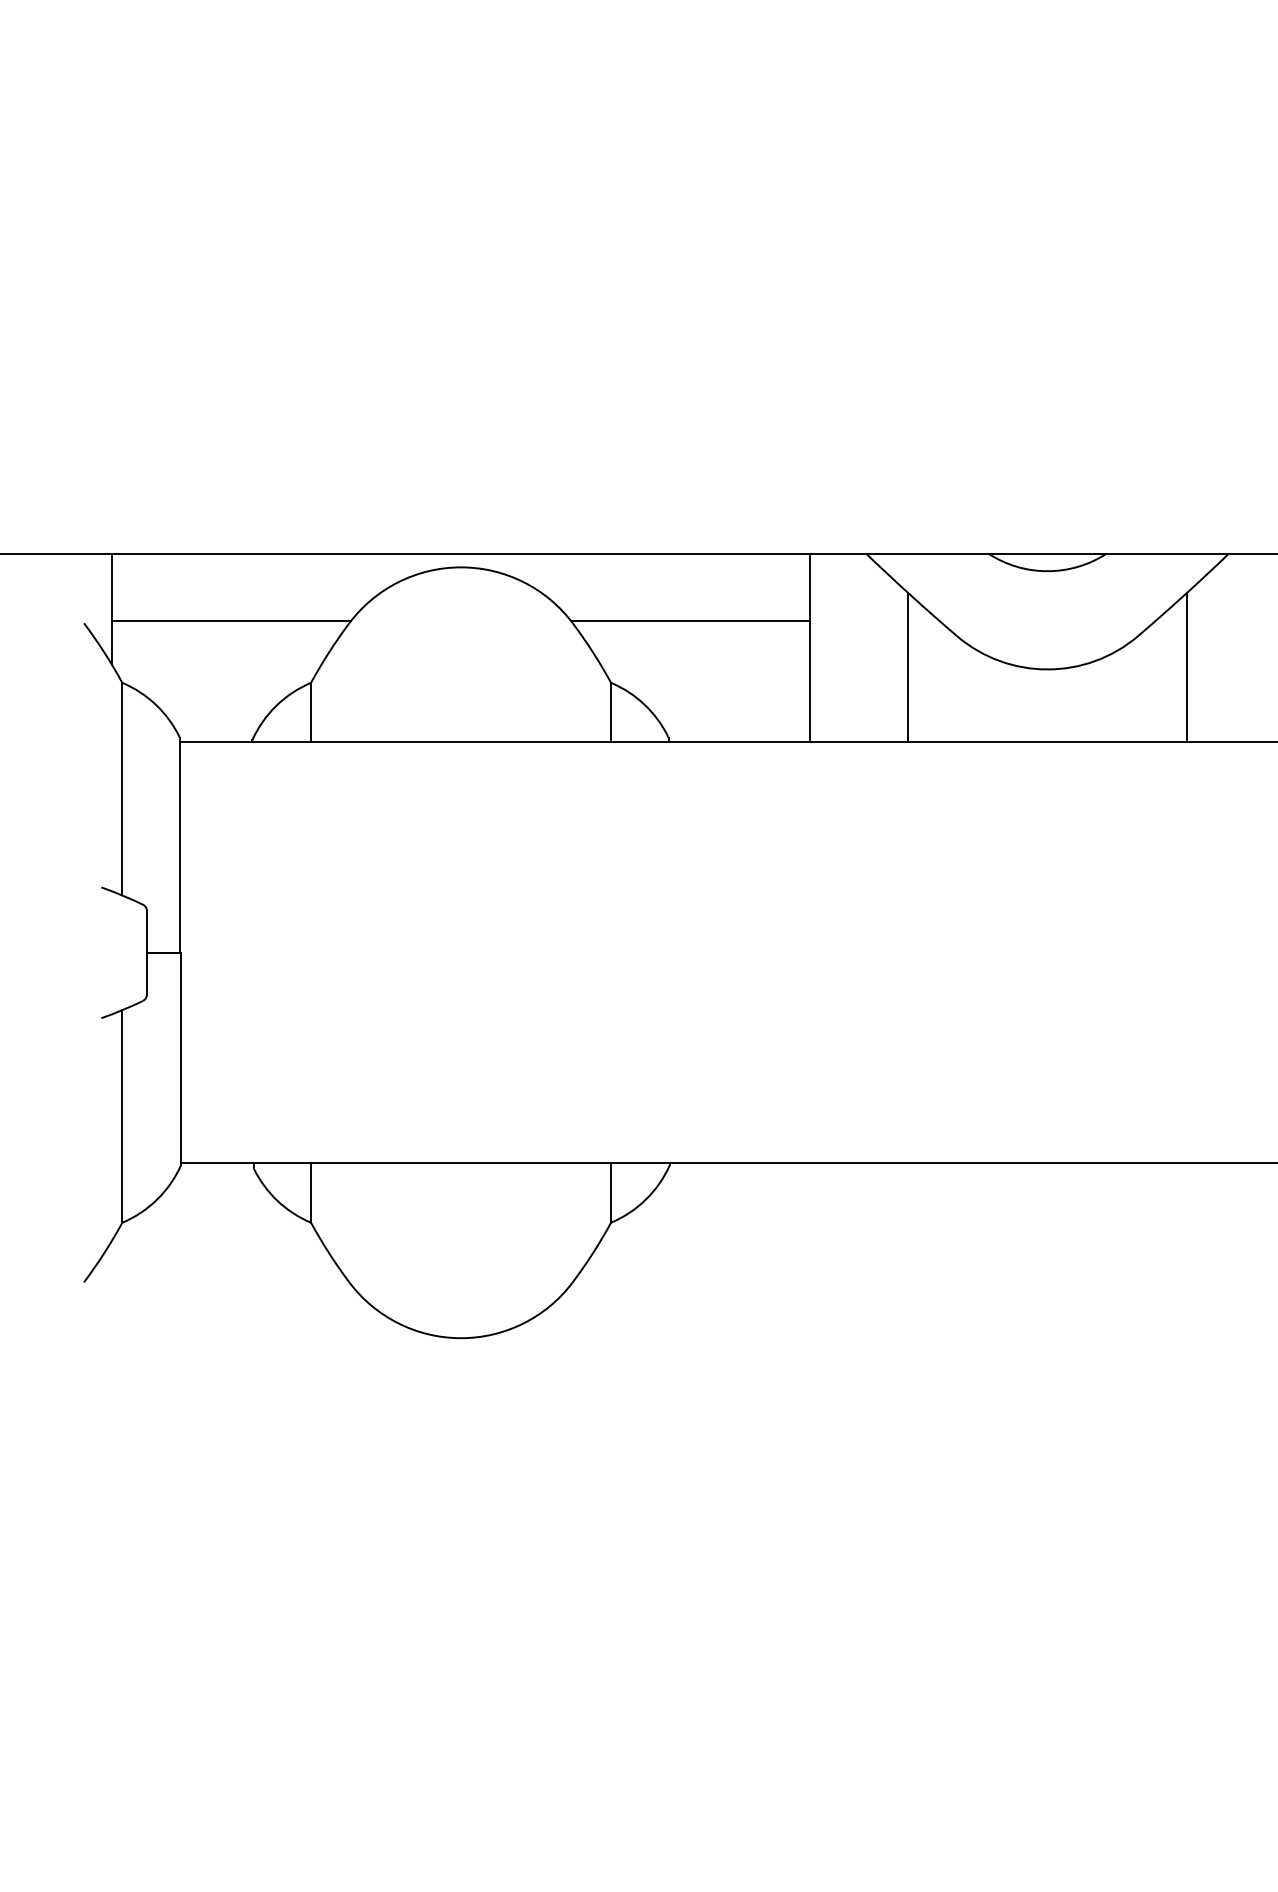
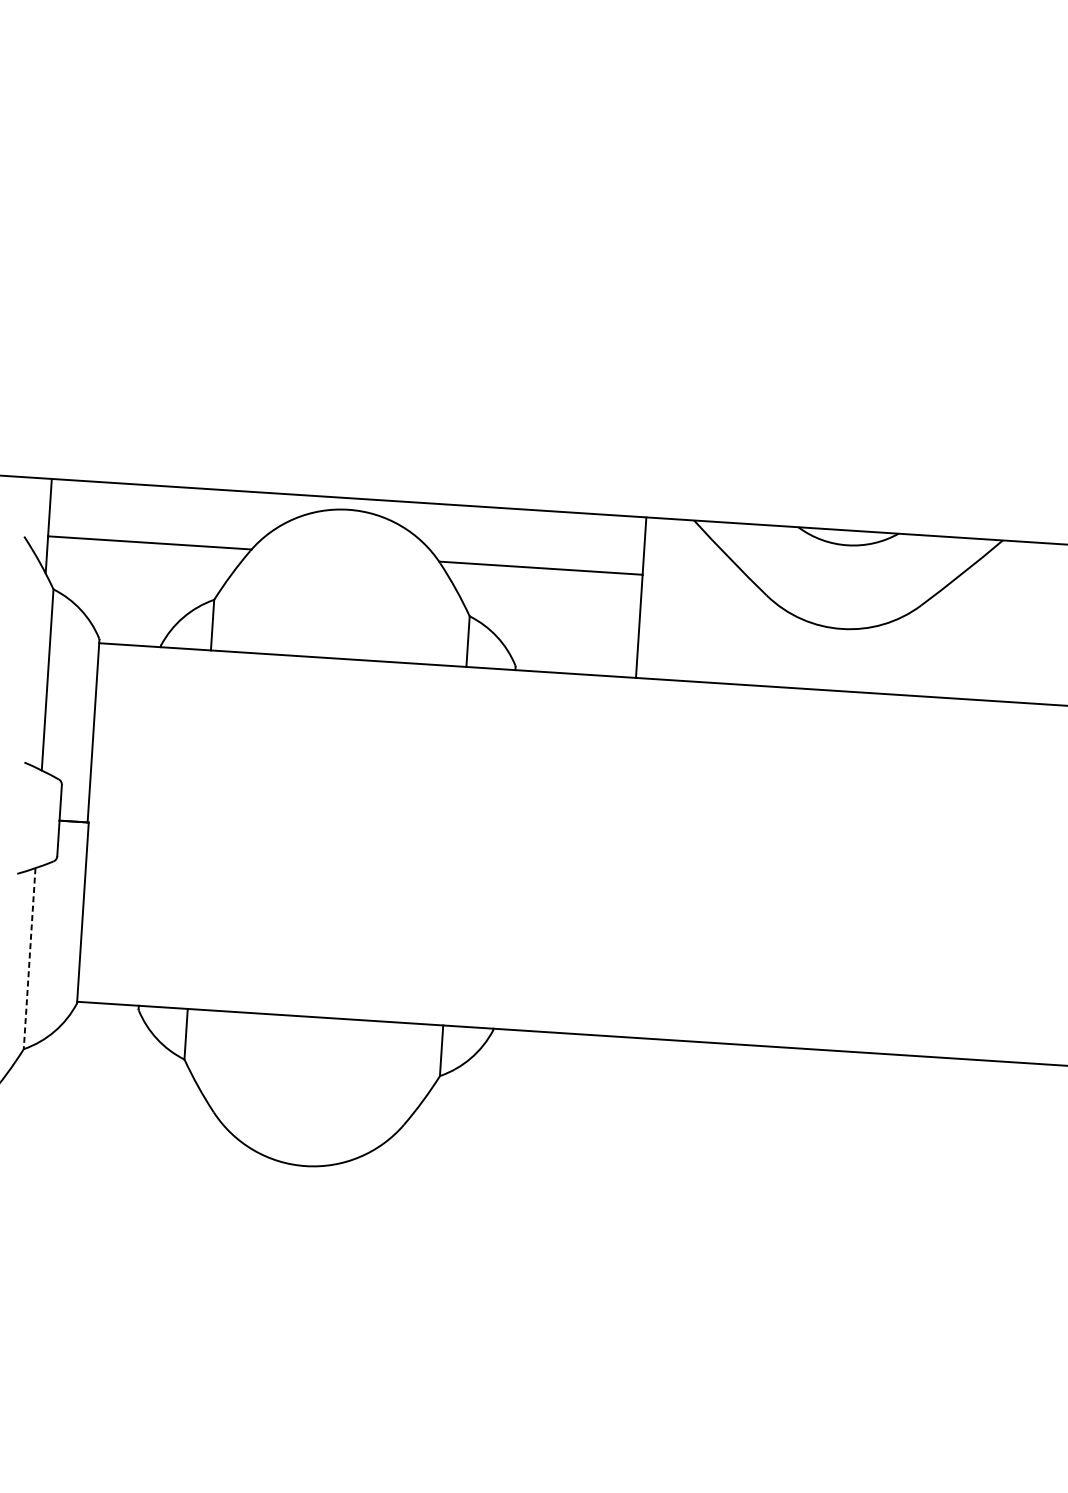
line: (907, 667) -> (722, 619), removed
line: (1187, 667) -> (961, 635), removed
line: (122, 1116) -> (29, 958), solid -> dashed

